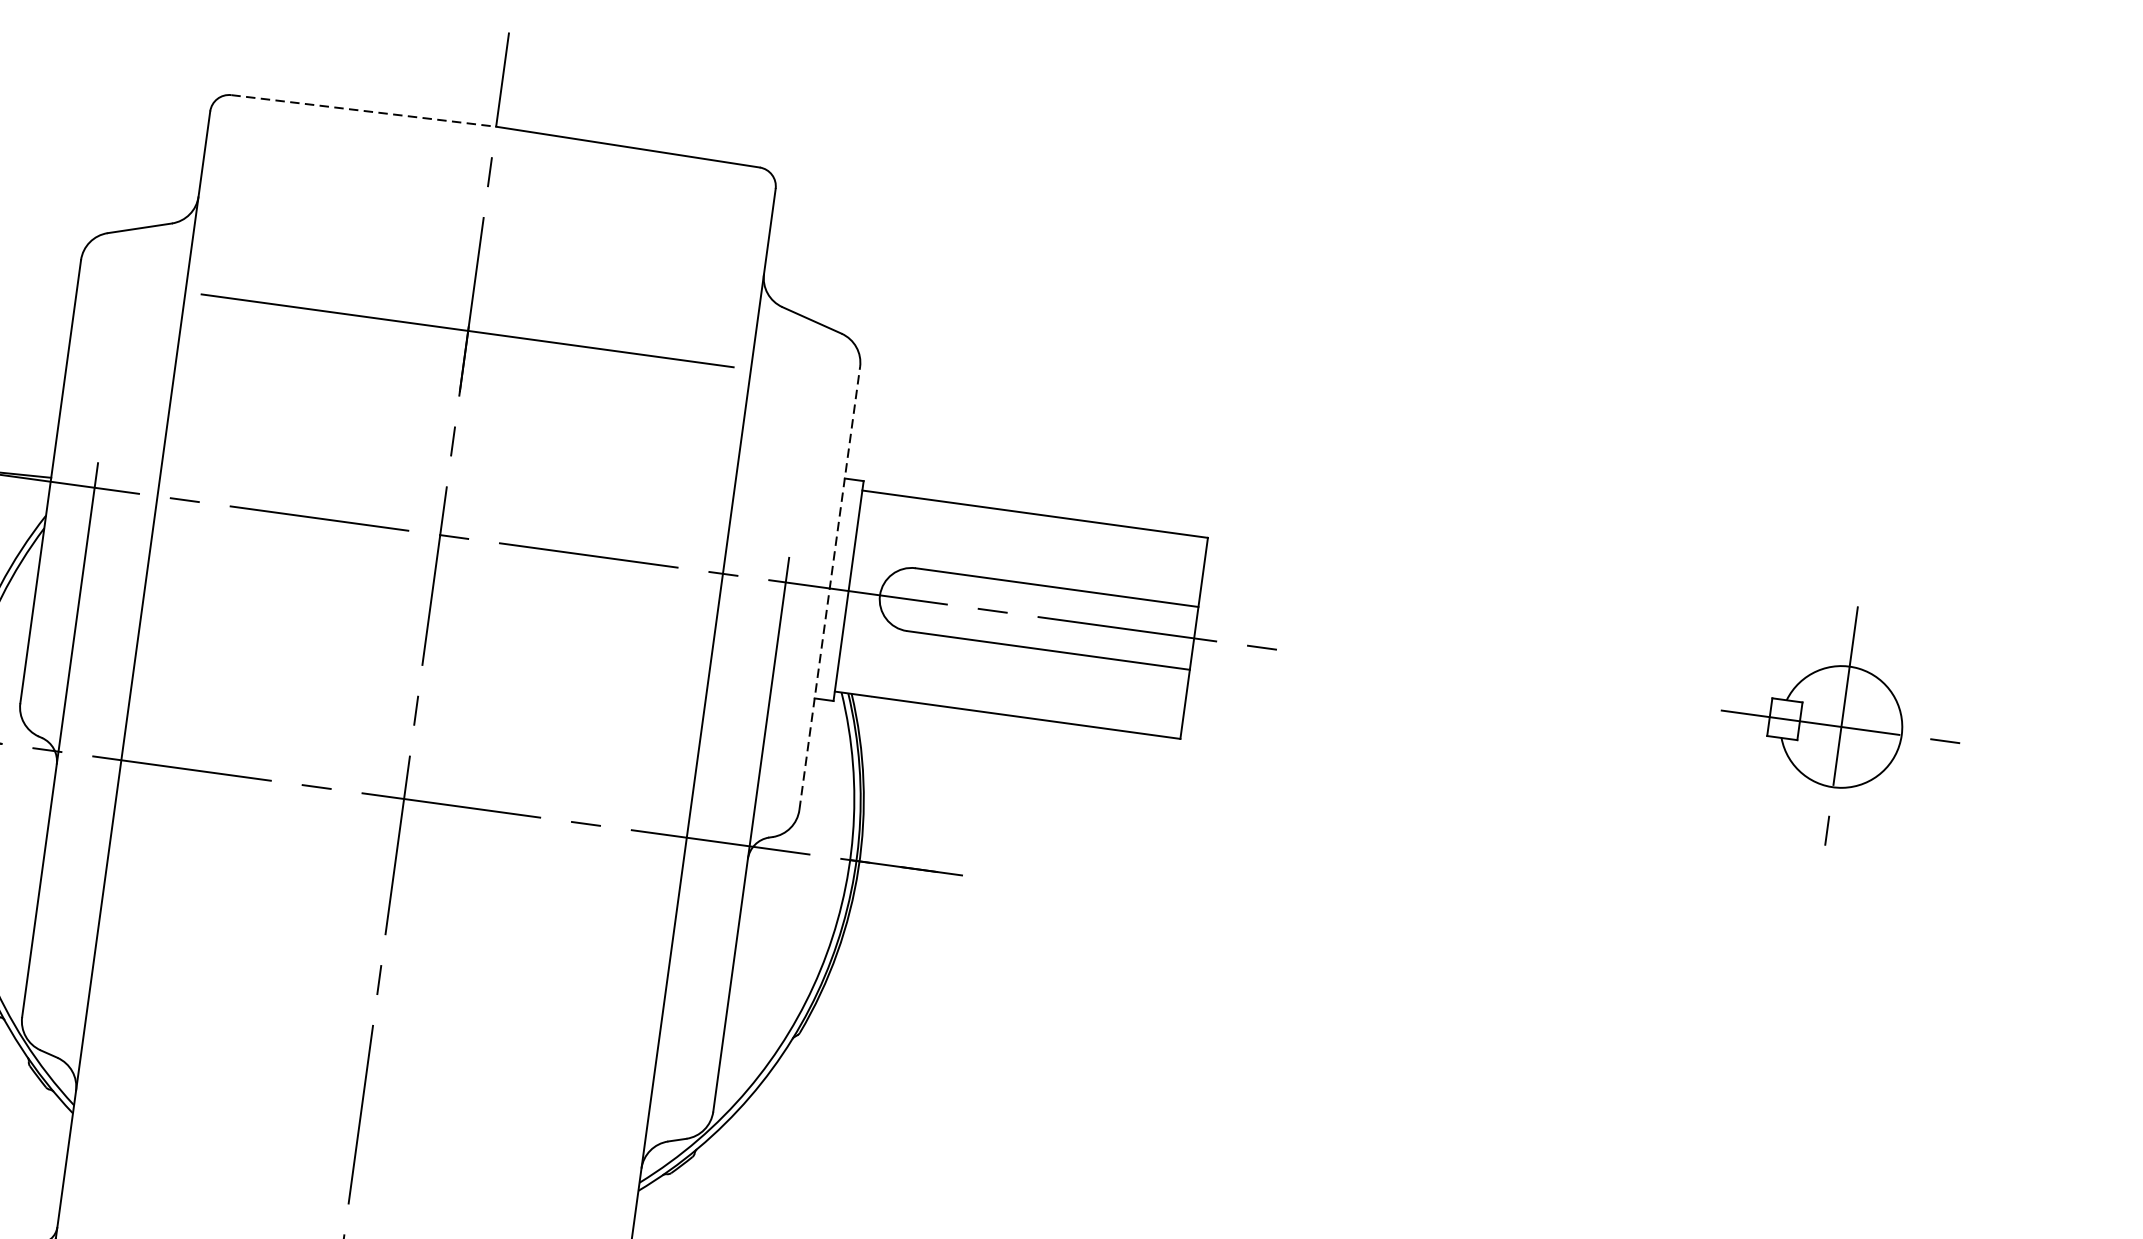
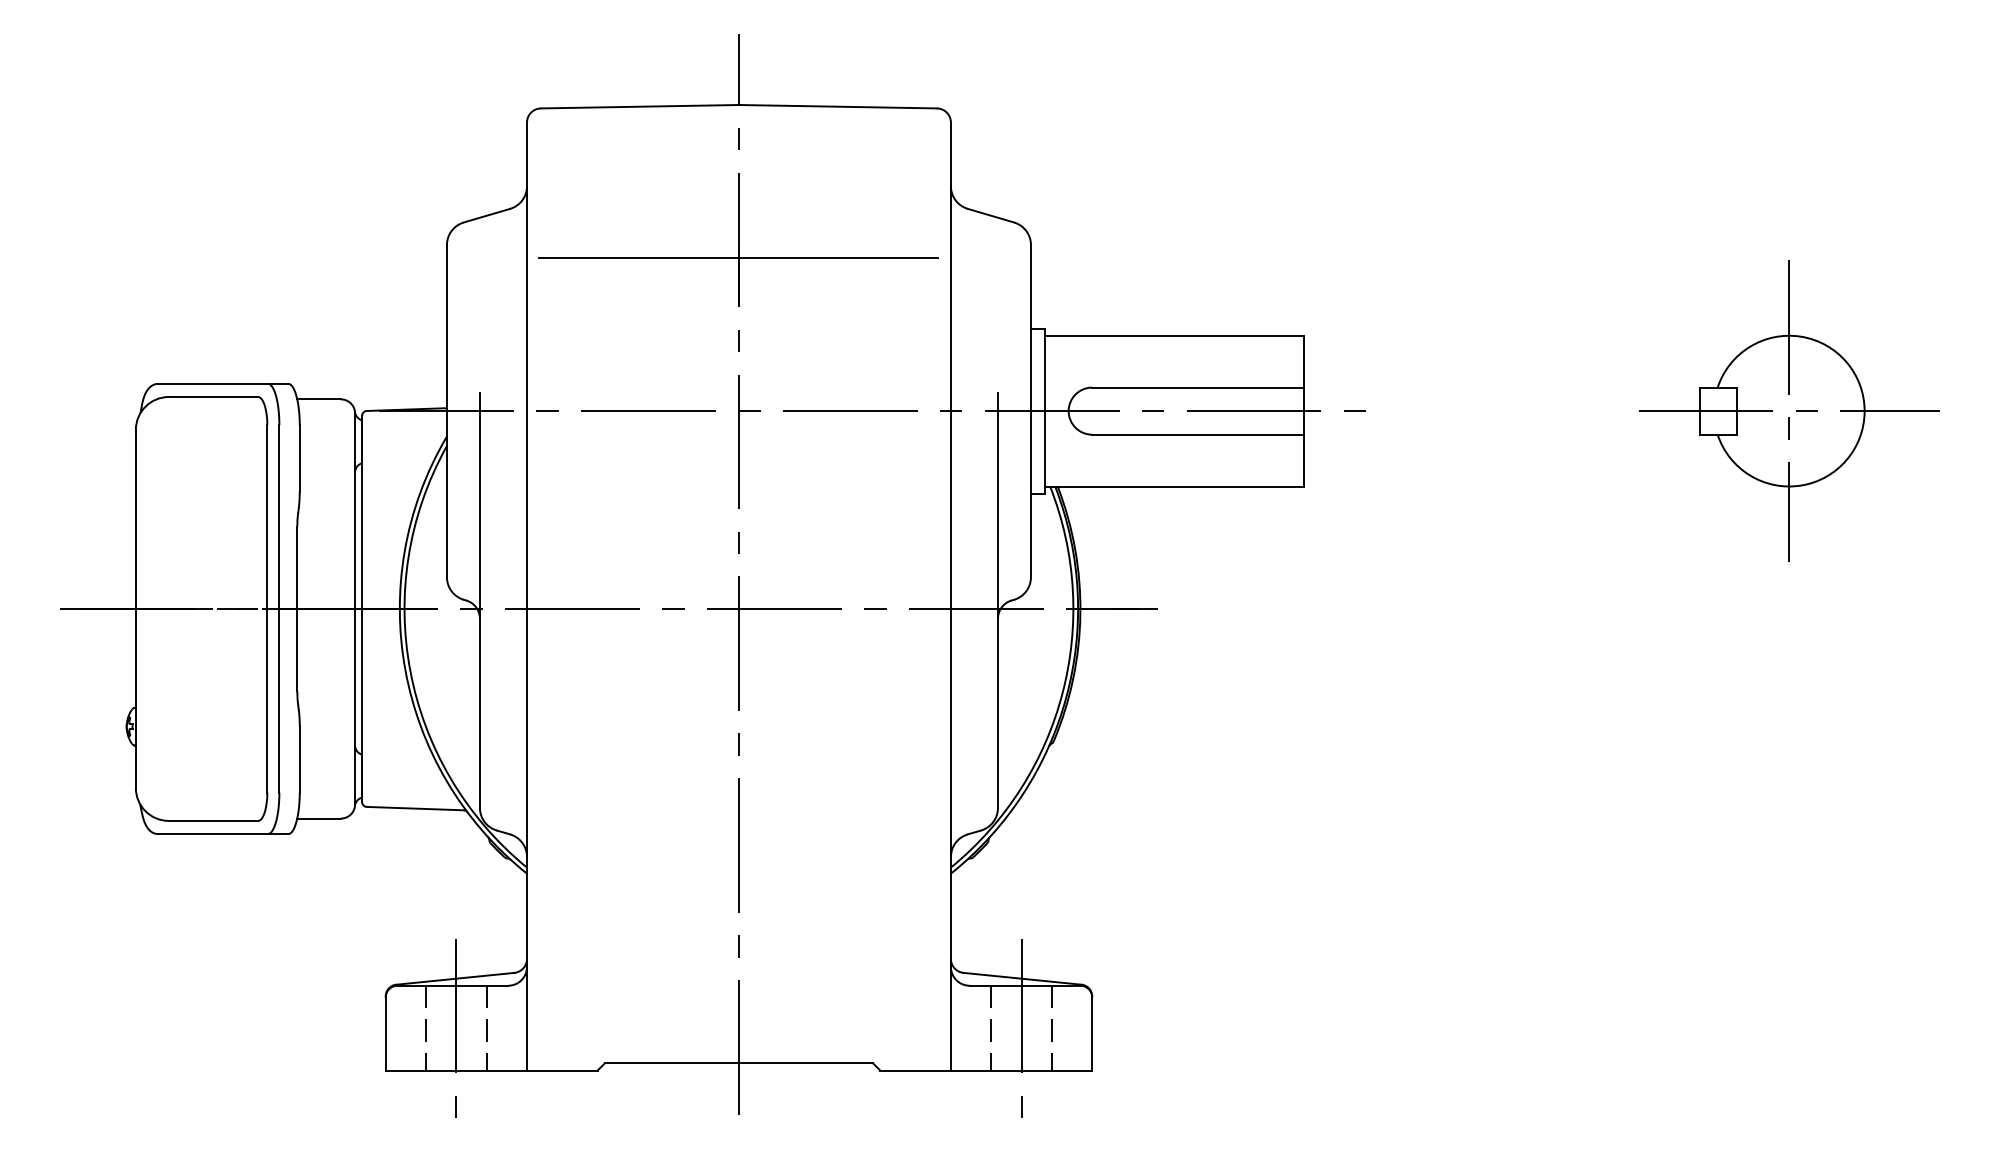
line: (364, 110) -> (640, 106), dashed -> solid
line: (829, 587) -> (1030, 410), dashed -> solid
part: (1841, 726) -> (1789, 410), size x1.67

